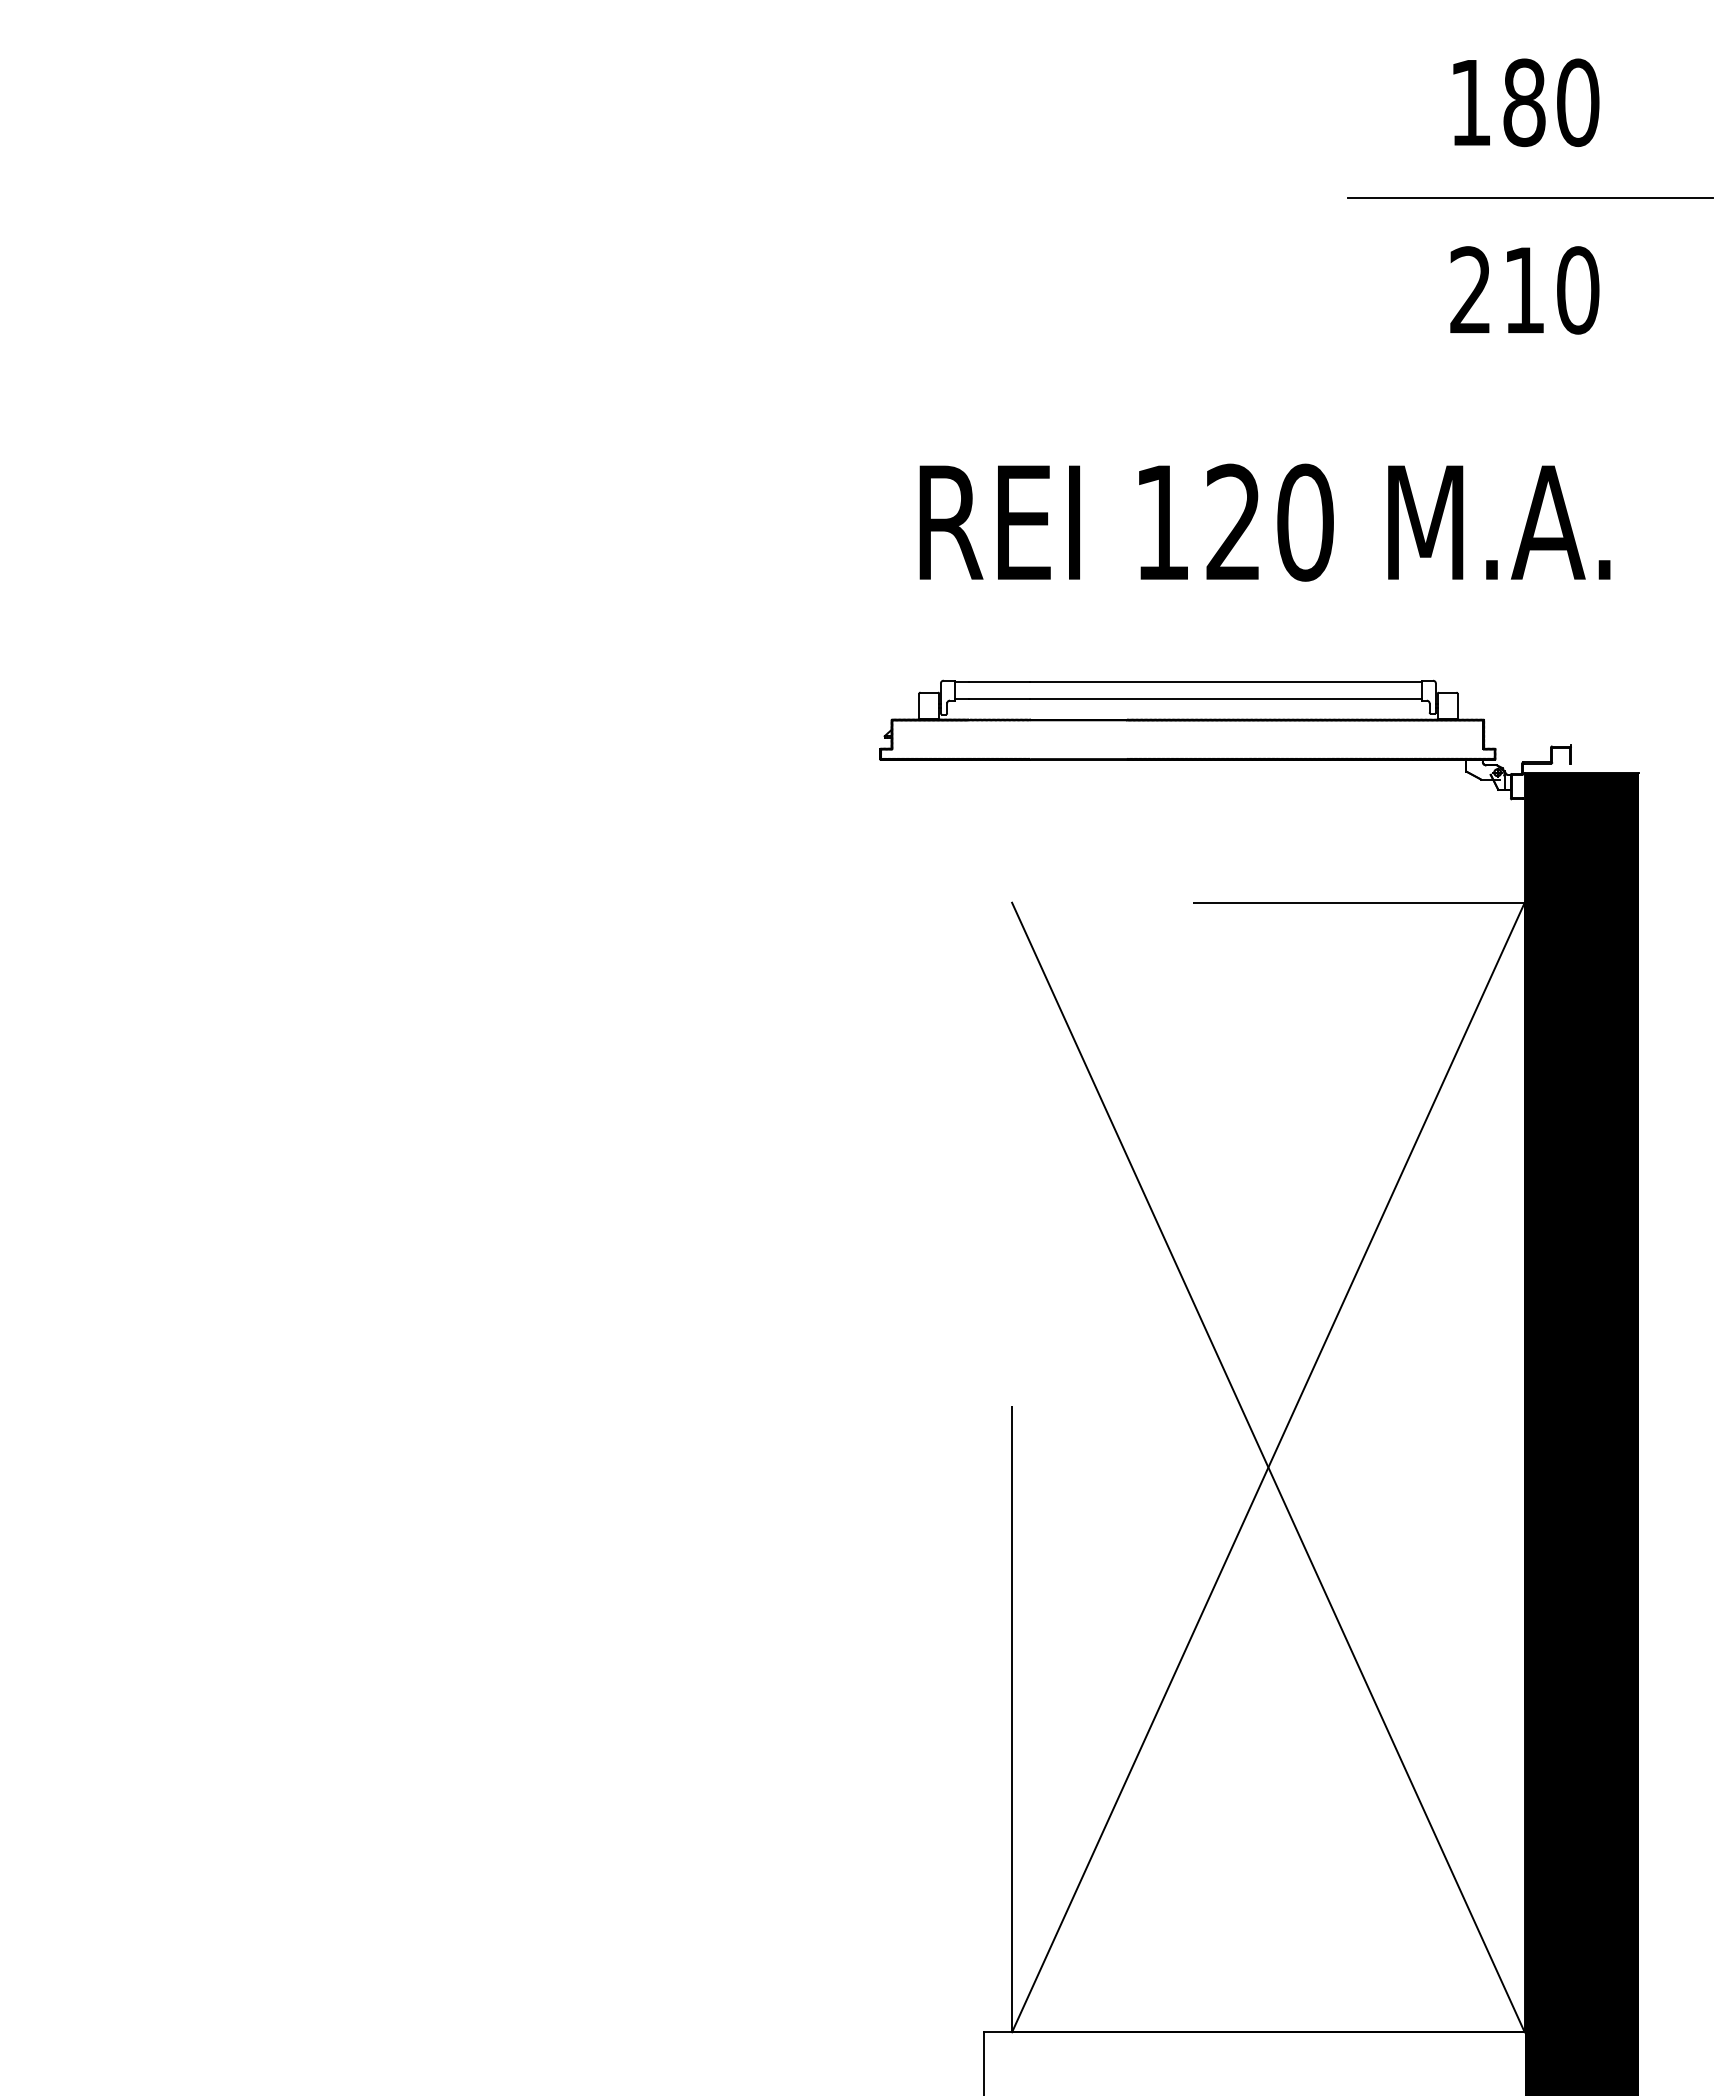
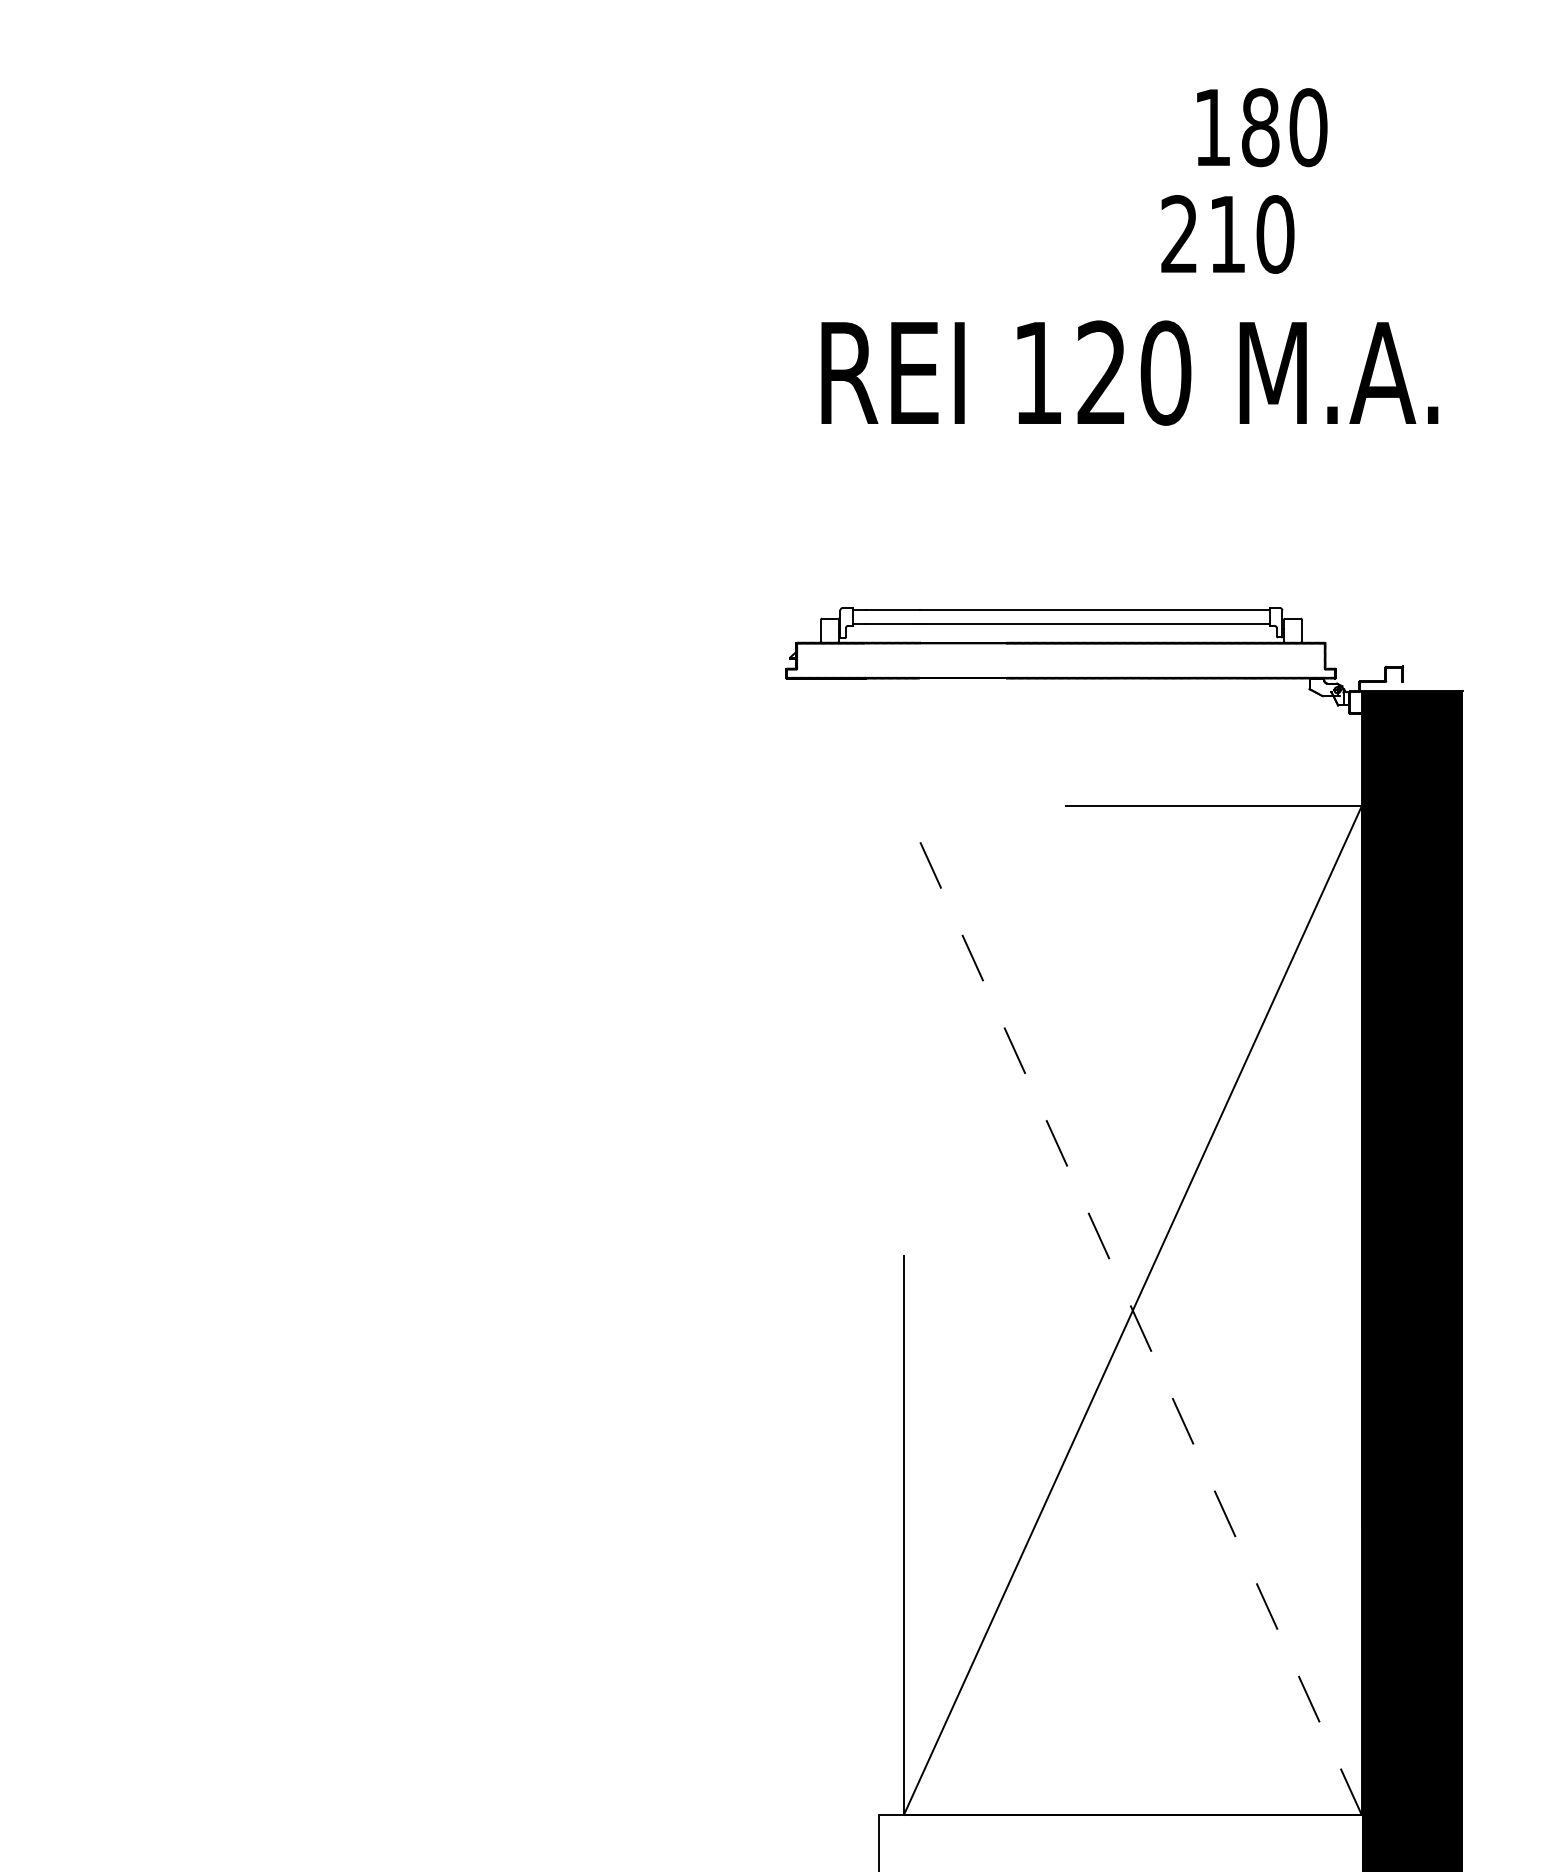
text: (1526, 102) -> (1262, 127), moved
line: (1530, 198) -> (1366, 177), removed
text: (1524, 290) -> (1227, 234), moved
text: (1264, 522) -> (1129, 372), moved
line: (1268, 1467) -> (1132, 1310), solid -> dashed

